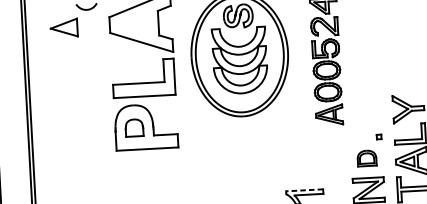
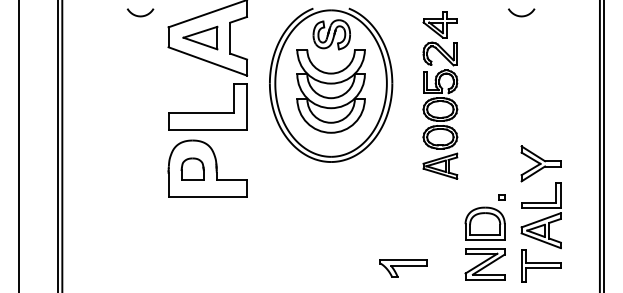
part: (64, 27) -> (200, 37), moved
part: (366, 158) -> (484, 223), size x1.67
line: (304, 190) -> (403, 259), dashed -> solid

